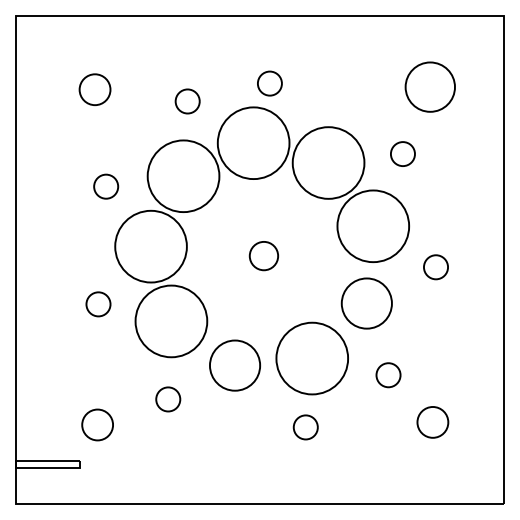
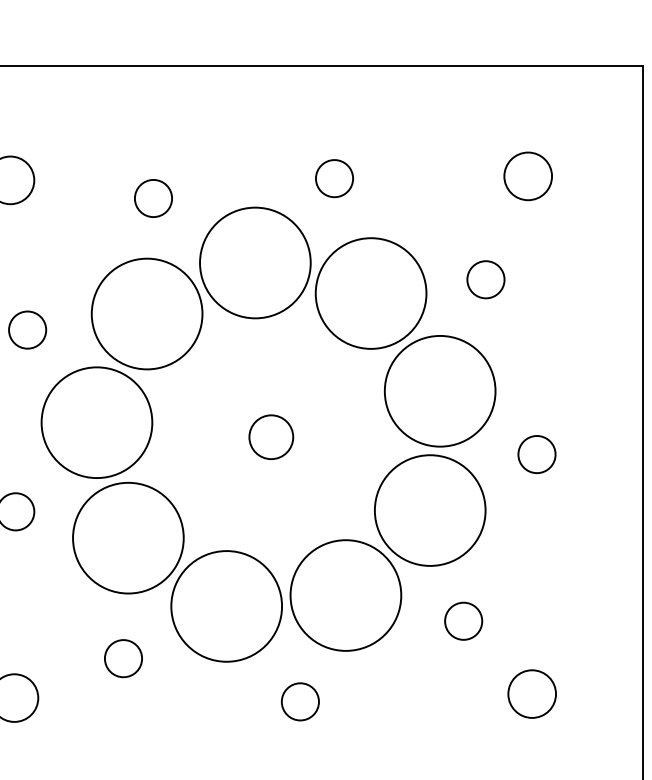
circle: (269, 83) -> (333, 178), moved
circle: (429, 86) -> (526, 175), size x0.62
circle: (366, 303) -> (429, 510), size x1.43
circle: (234, 365) -> (225, 606), size x1.43
circle: (305, 427) -> (299, 701), moved

